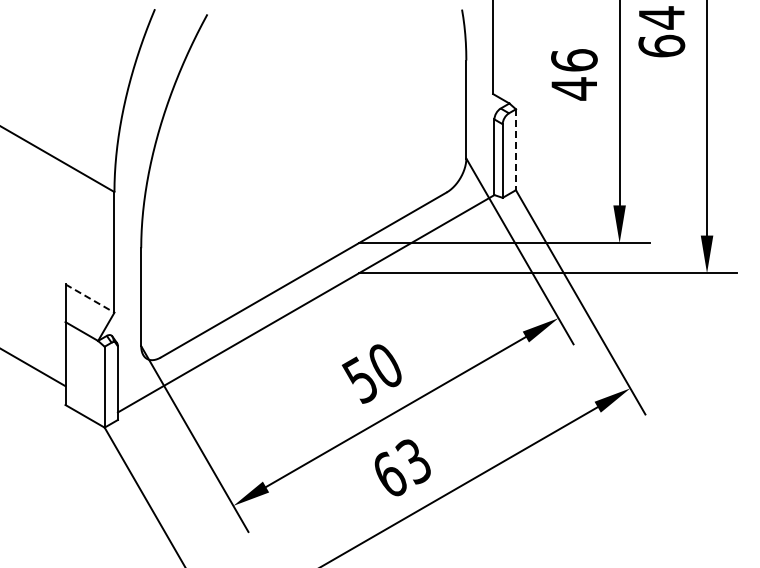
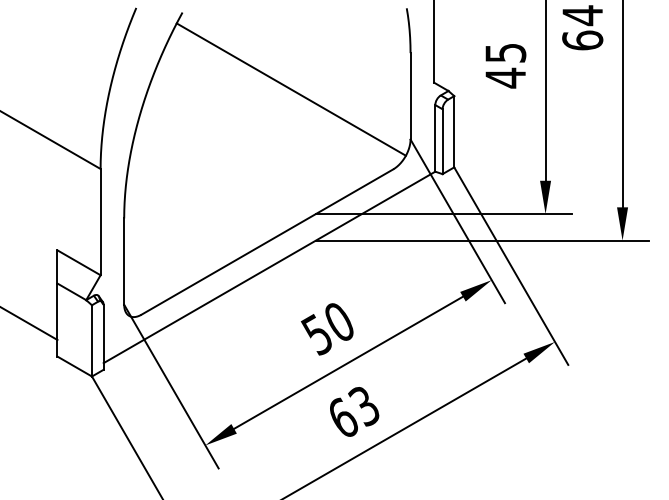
text: (574, 60) -> (505, 53), 46 -> 45
line: (330, 101) -> (290, 89), added
line: (515, 150) -> (453, 132), dashed -> solid
line: (90, 298) -> (79, 262), dashed -> solid

